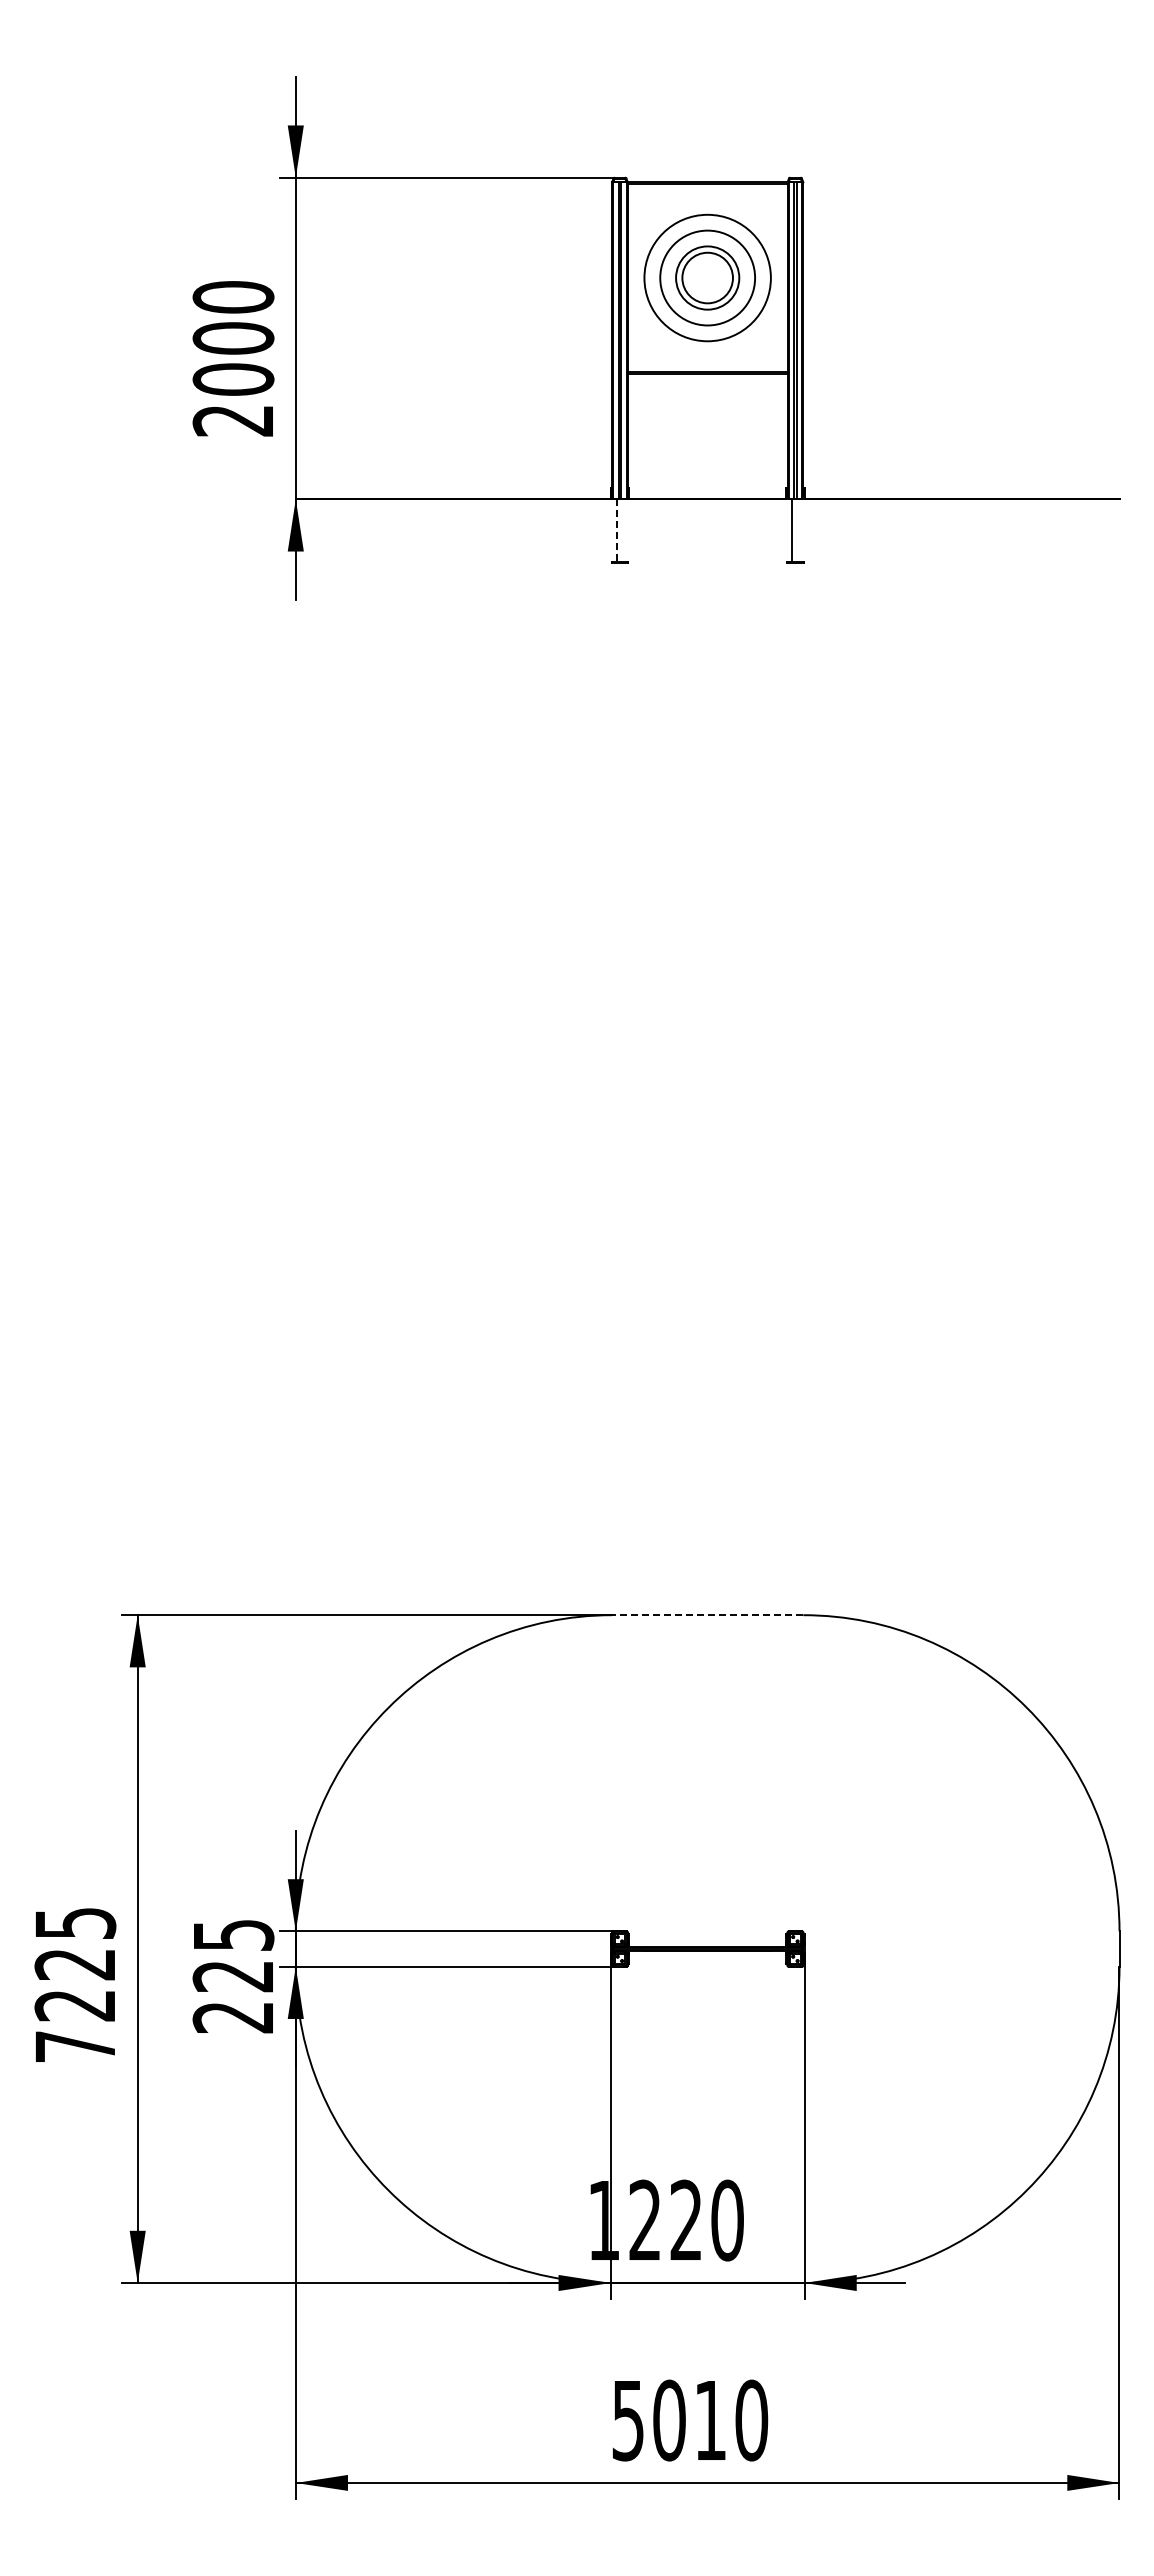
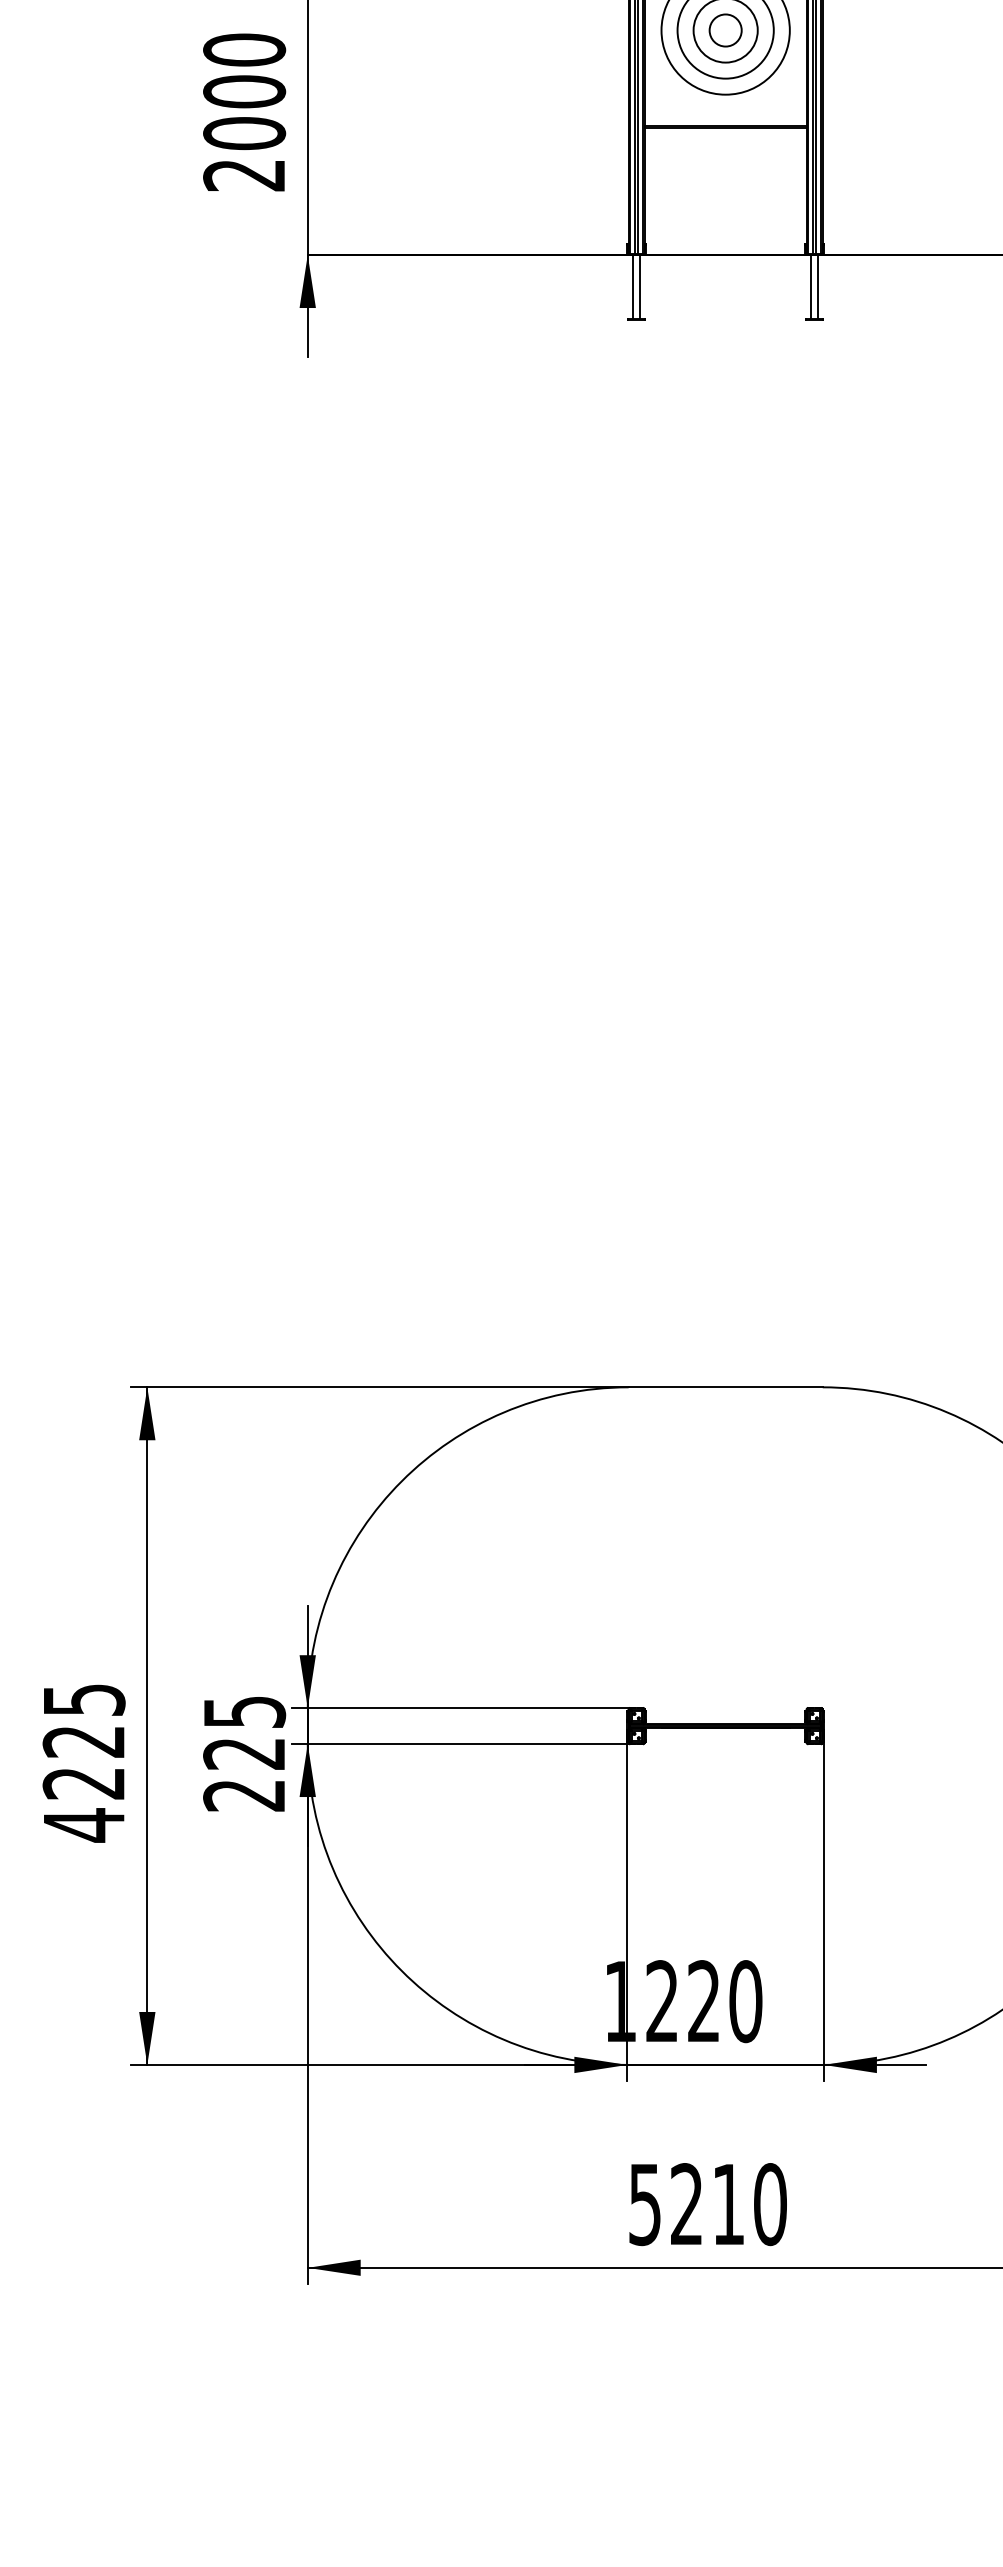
circle: (707, 277) -> (725, 29), size x0.62
line: (616, 530) -> (633, 286), dashed -> solid
line: (623, 530) -> (640, 286), added
line: (798, 530) -> (817, 286), added
line: (707, 1615) -> (725, 1387), dashed -> solid
text: (74, 2046) -> (83, 1824), 7225 -> 4225
text: (669, 2420) -> (686, 2204), 5010 -> 5210

